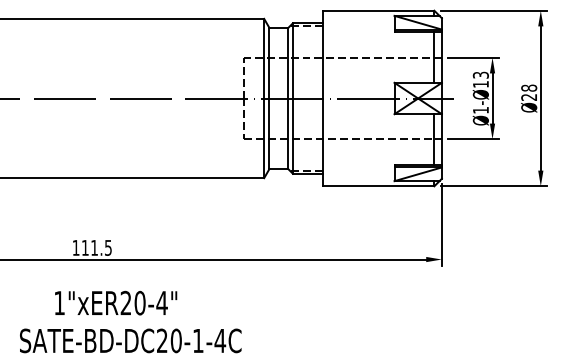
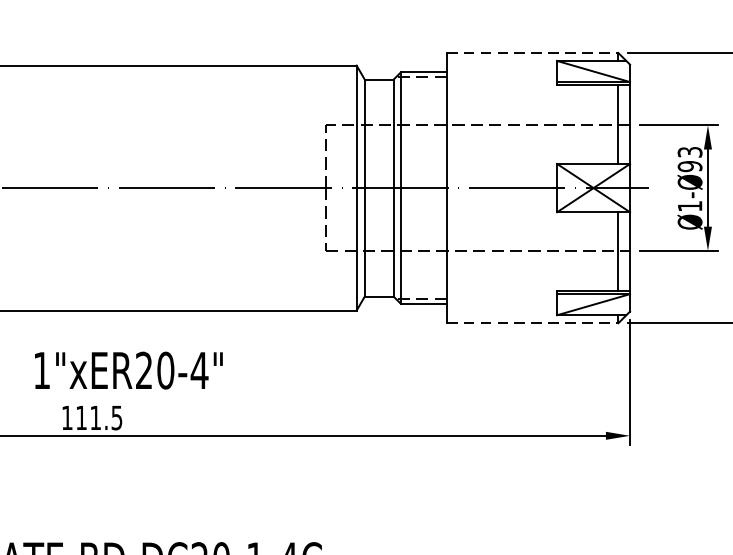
line: (378, 10) -> (532, 52), solid -> dashed
text: (480, 84) -> (689, 166), Ø1-Ø13 -> Ø1-Ø93
line: (378, 186) -> (532, 323), solid -> dashed
text: (116, 302) -> (129, 369), moved

